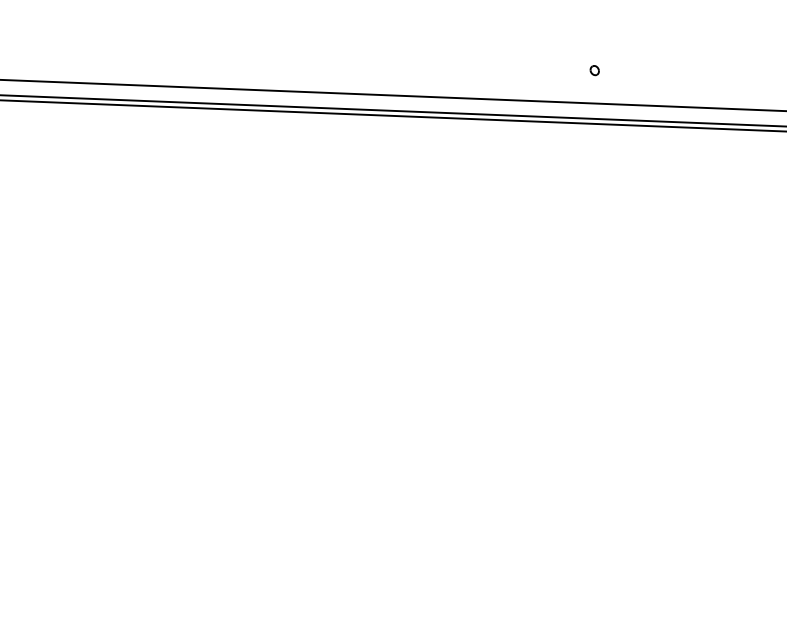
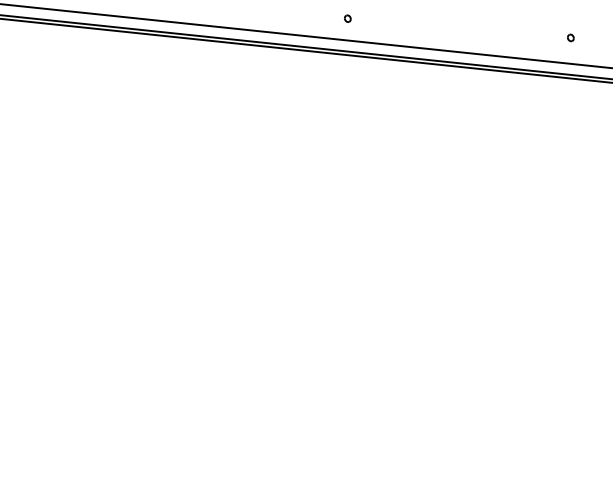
part: (594, 70) -> (347, 18), moved

